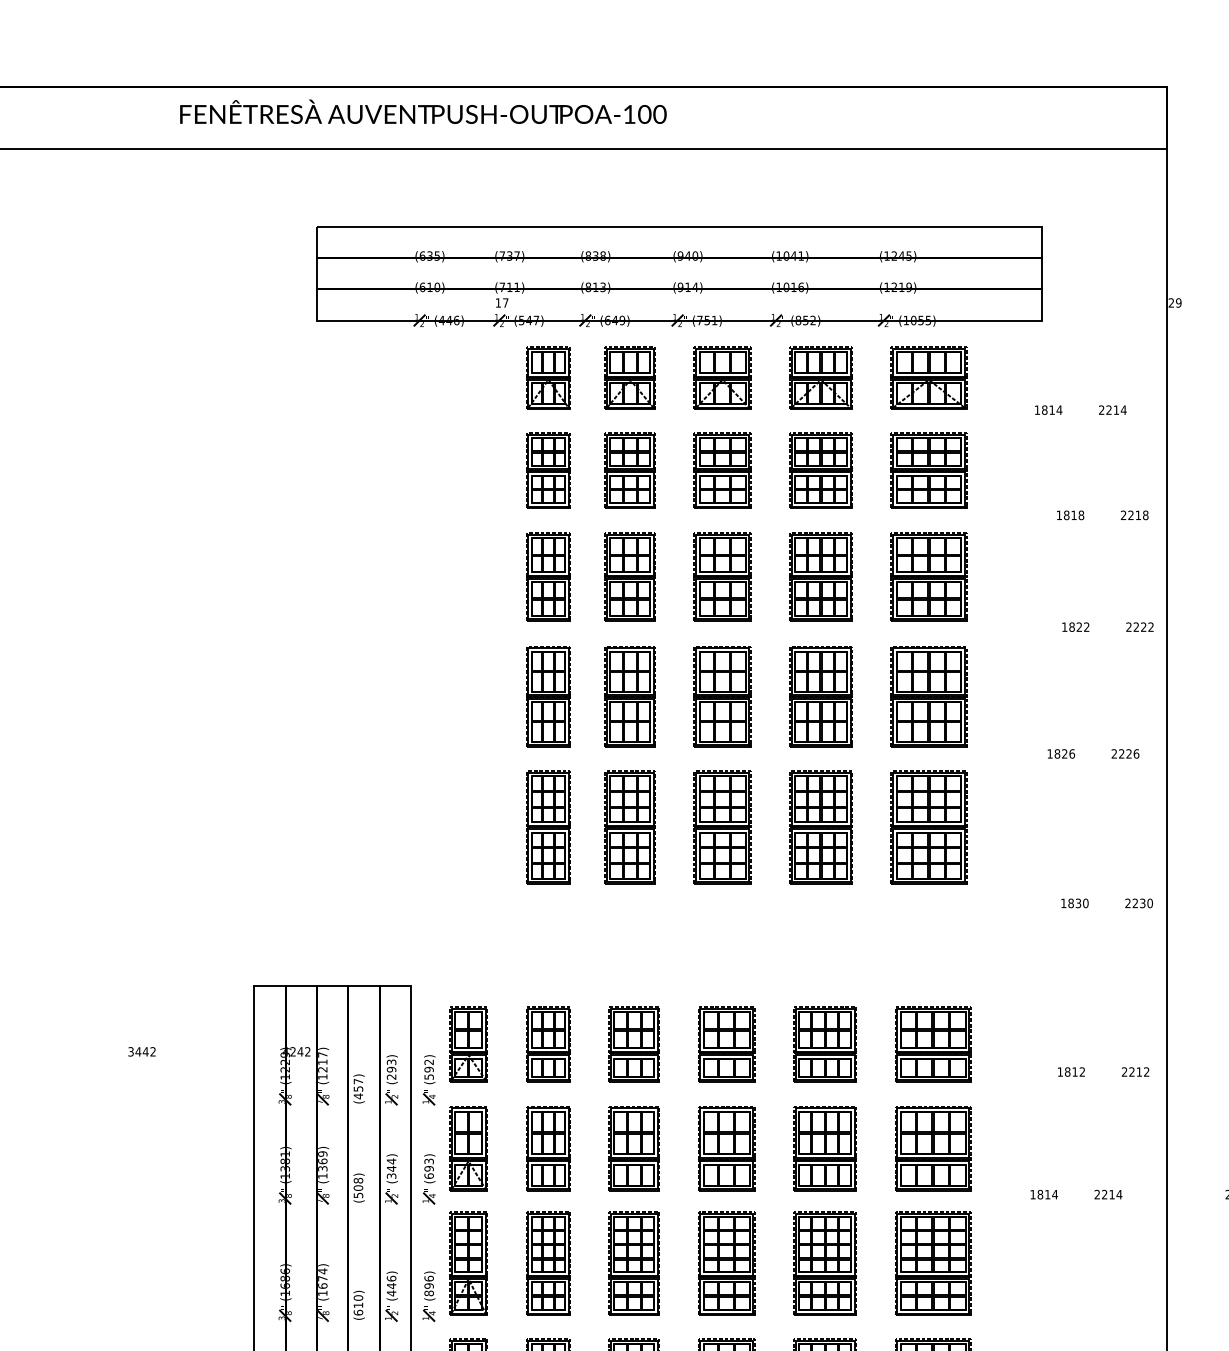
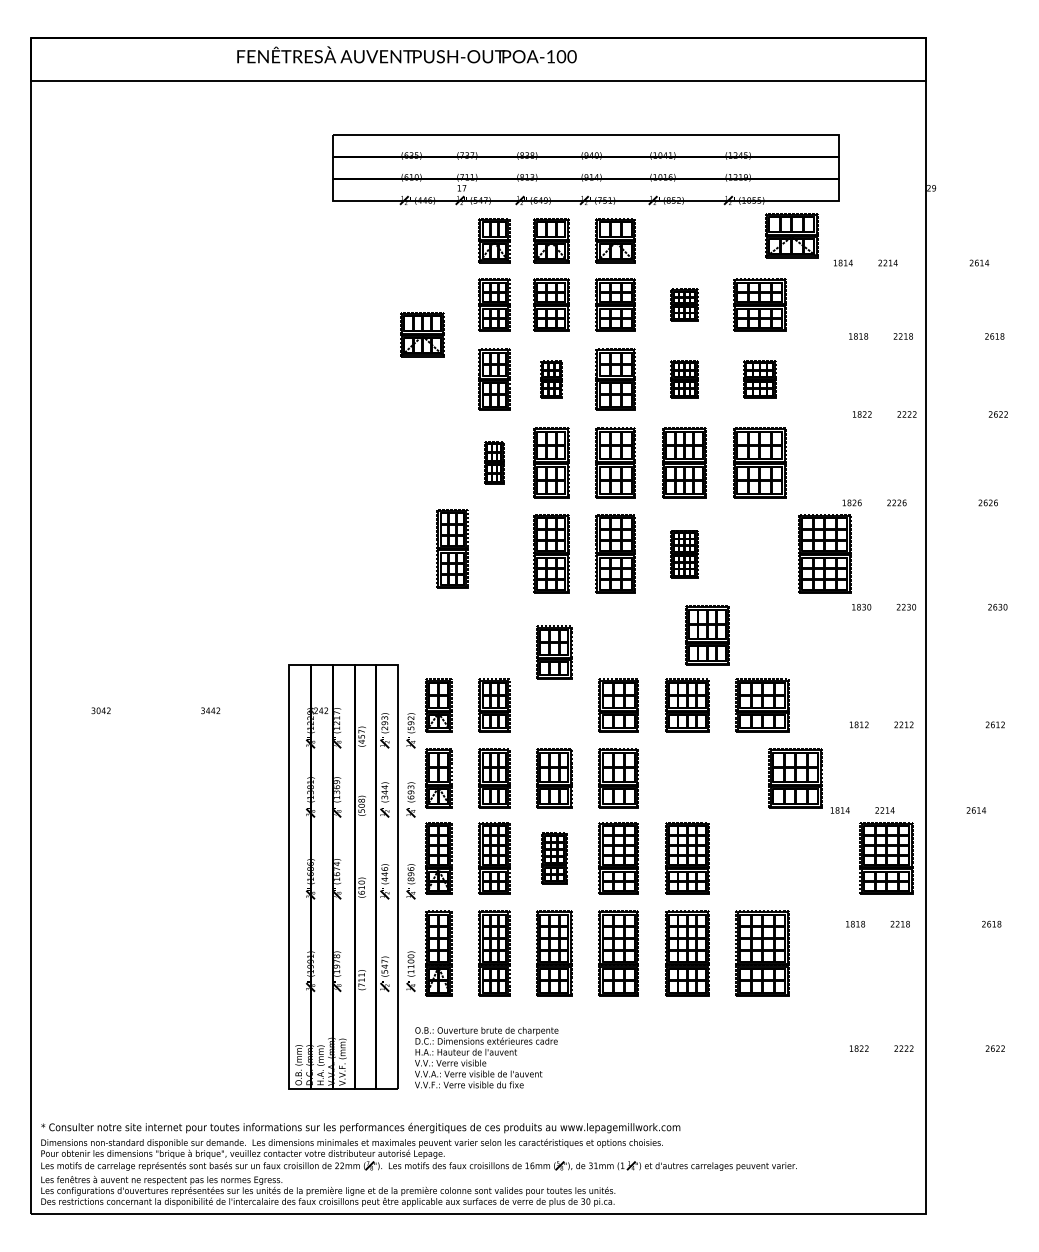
part: (821, 377) -> (422, 334), moved
part: (928, 377) -> (791, 235), moved
part: (821, 469) -> (684, 304), size x0.6
part: (630, 577) -> (551, 379), size x0.6
part: (821, 577) -> (684, 379), size x0.6
part: (928, 577) -> (759, 379), size x0.6
part: (548, 696) -> (494, 462), size x0.6
part: (548, 826) -> (452, 548), moved
part: (821, 826) -> (684, 553), size x0.6
part: (928, 826) -> (824, 553), moved
part: (634, 1044) -> (554, 652), moved
part: (825, 1148) -> (707, 635), moved
part: (932, 1148) -> (795, 778), moved
part: (634, 1263) -> (554, 858), size x0.7
part: (932, 1263) -> (886, 858), moved

